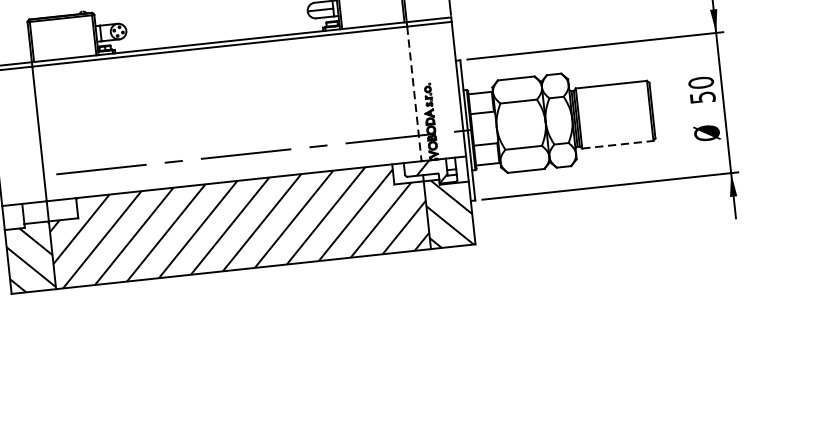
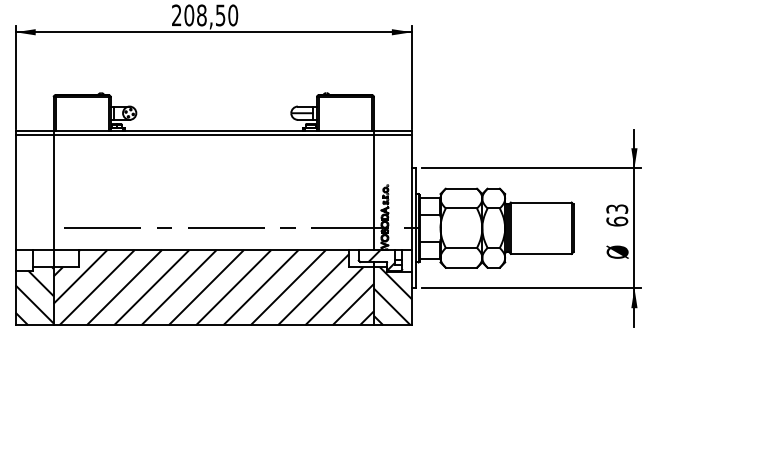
text: (702, 90) -> (617, 215), 50 -> 63
line: (413, 93) -> (373, 192), dashed -> solid
line: (618, 144) -> (541, 253), dashed -> solid

